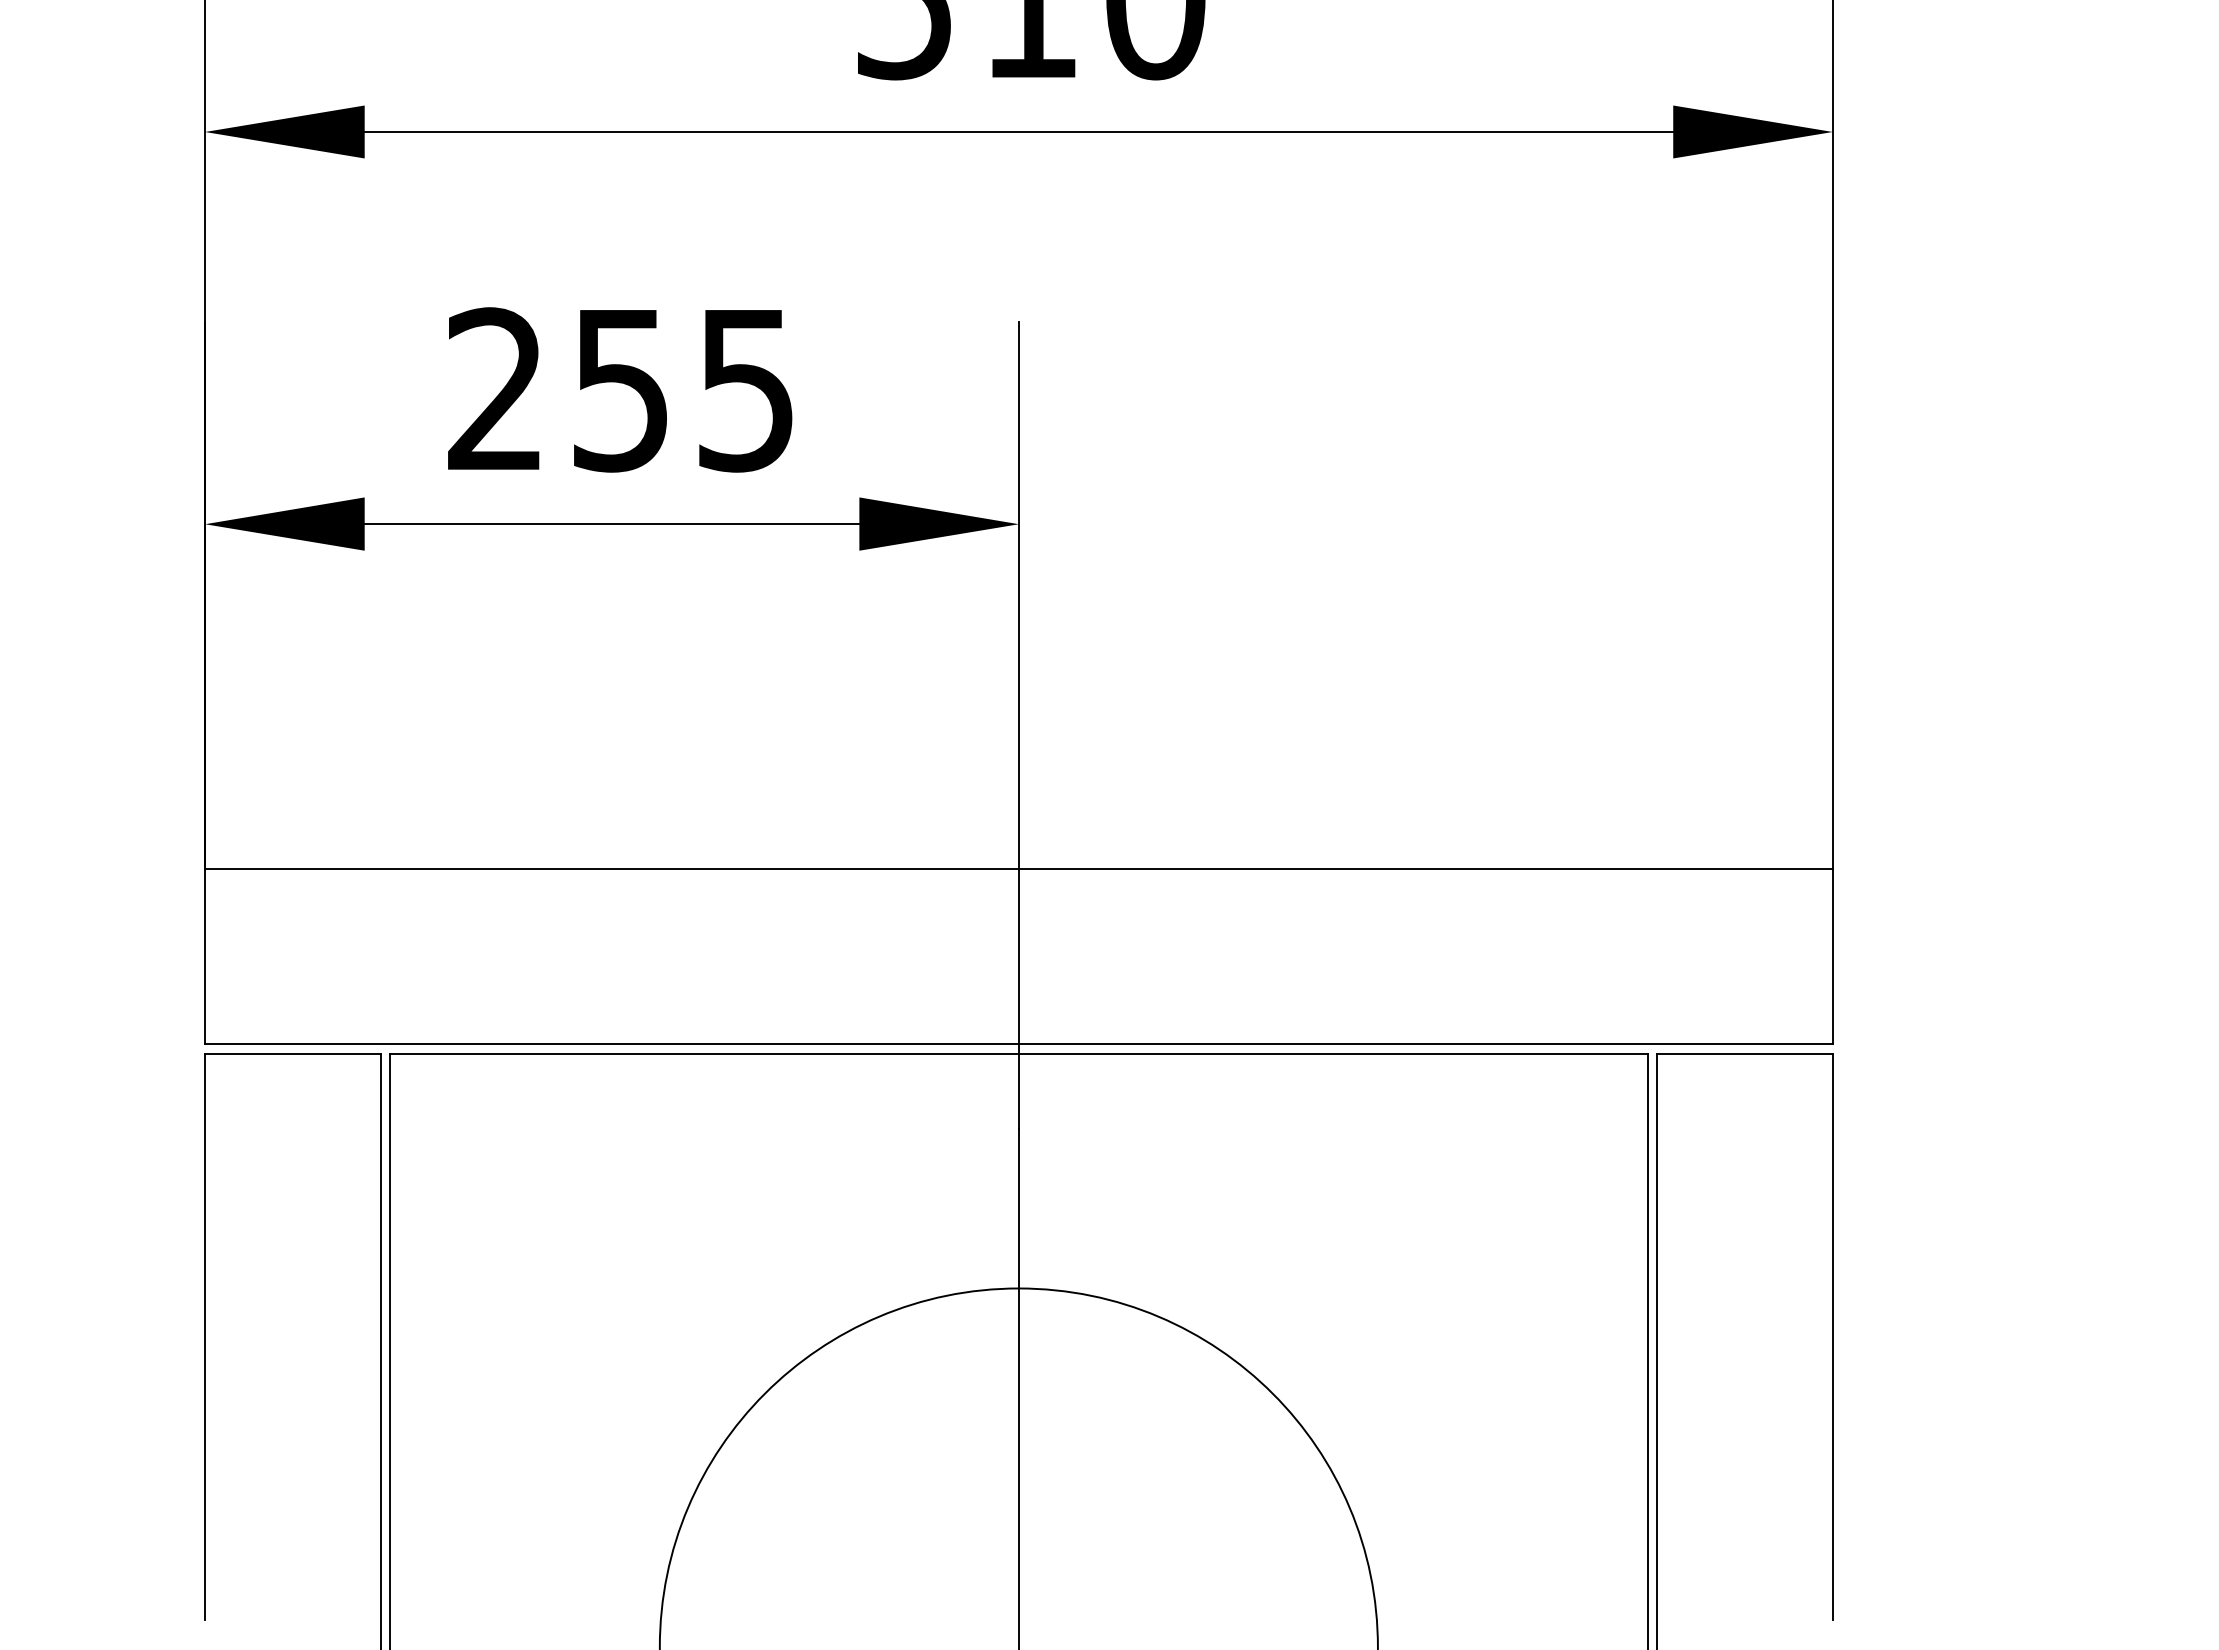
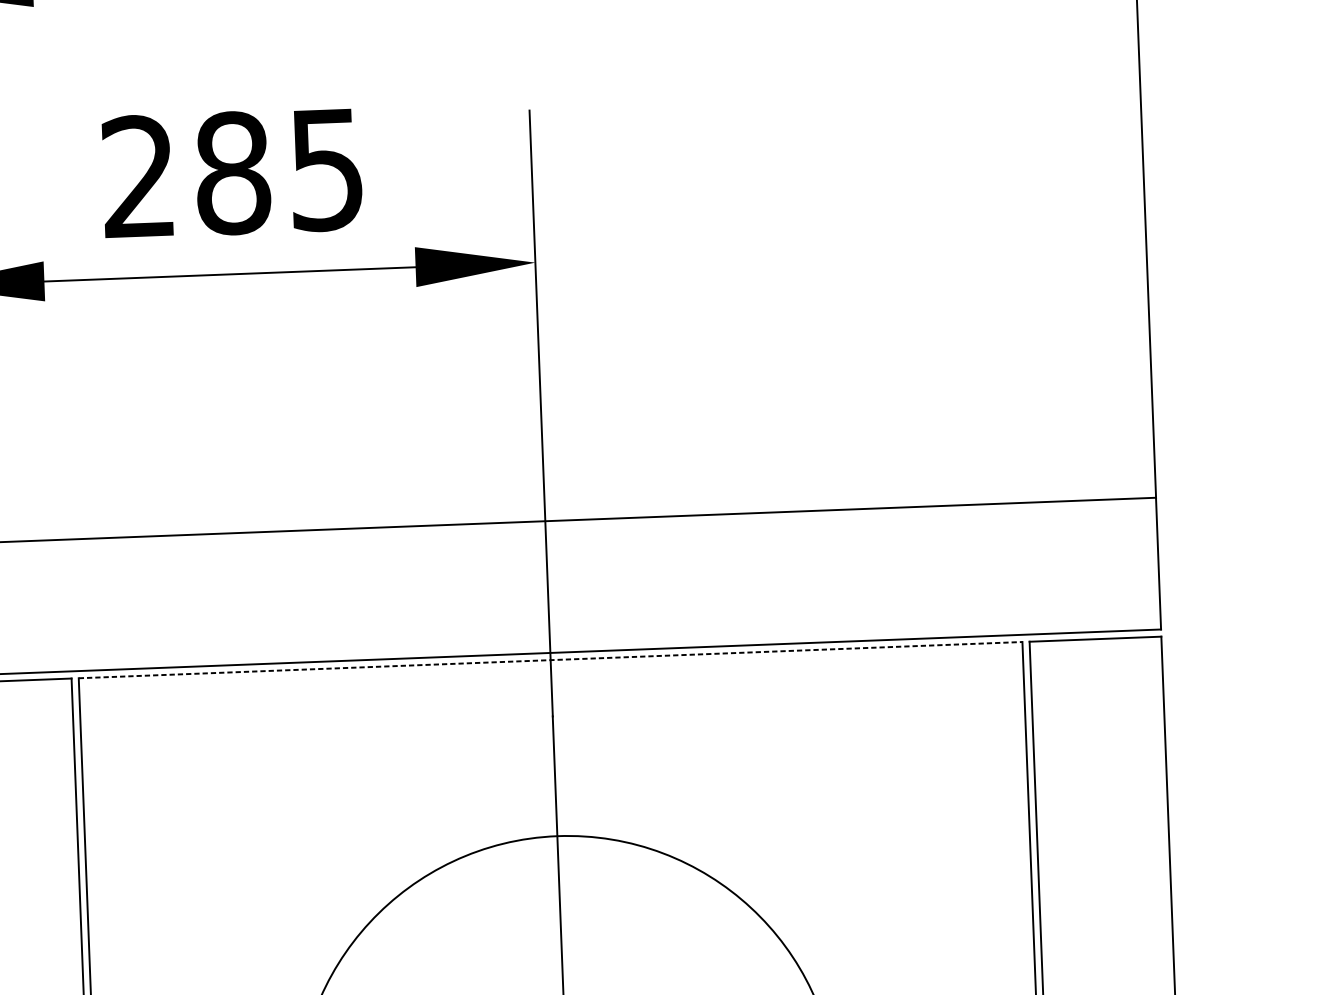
text: (621, 389) -> (233, 173), 255 -> 285
line: (1018, 1053) -> (550, 659), solid -> dashed

